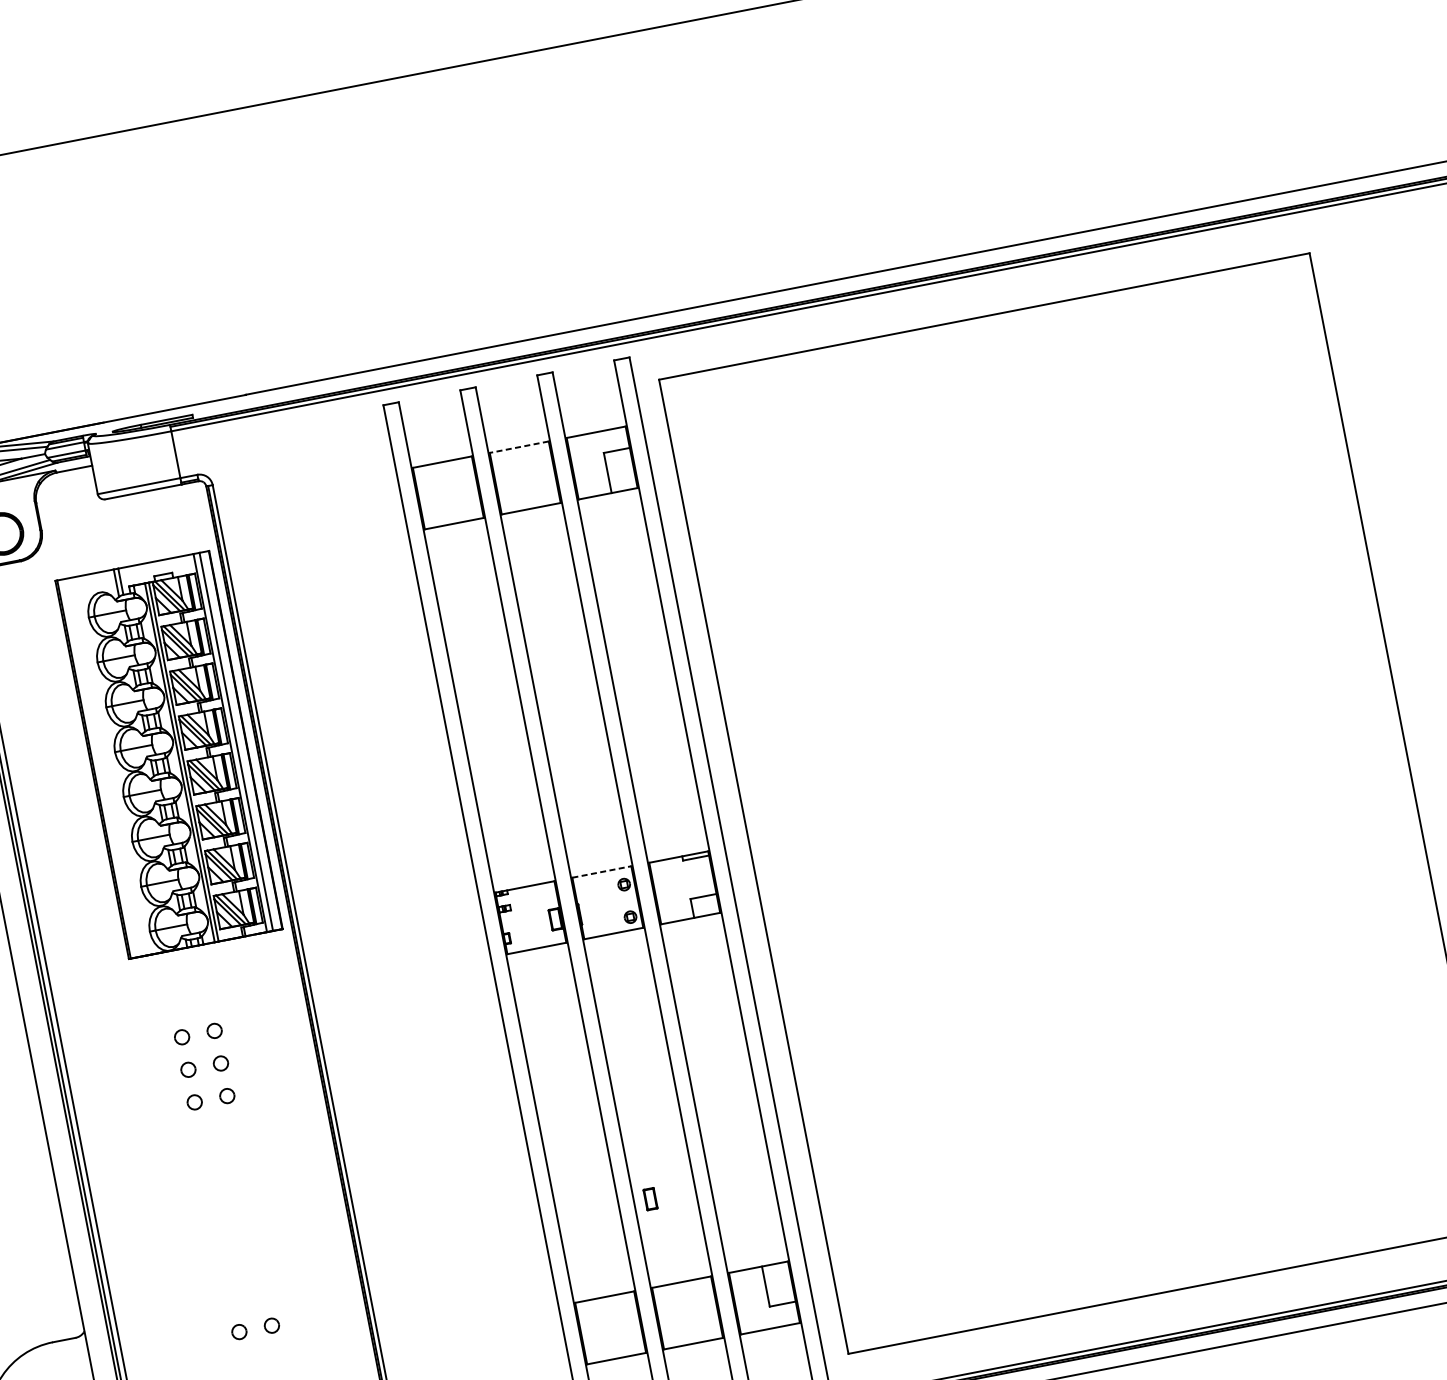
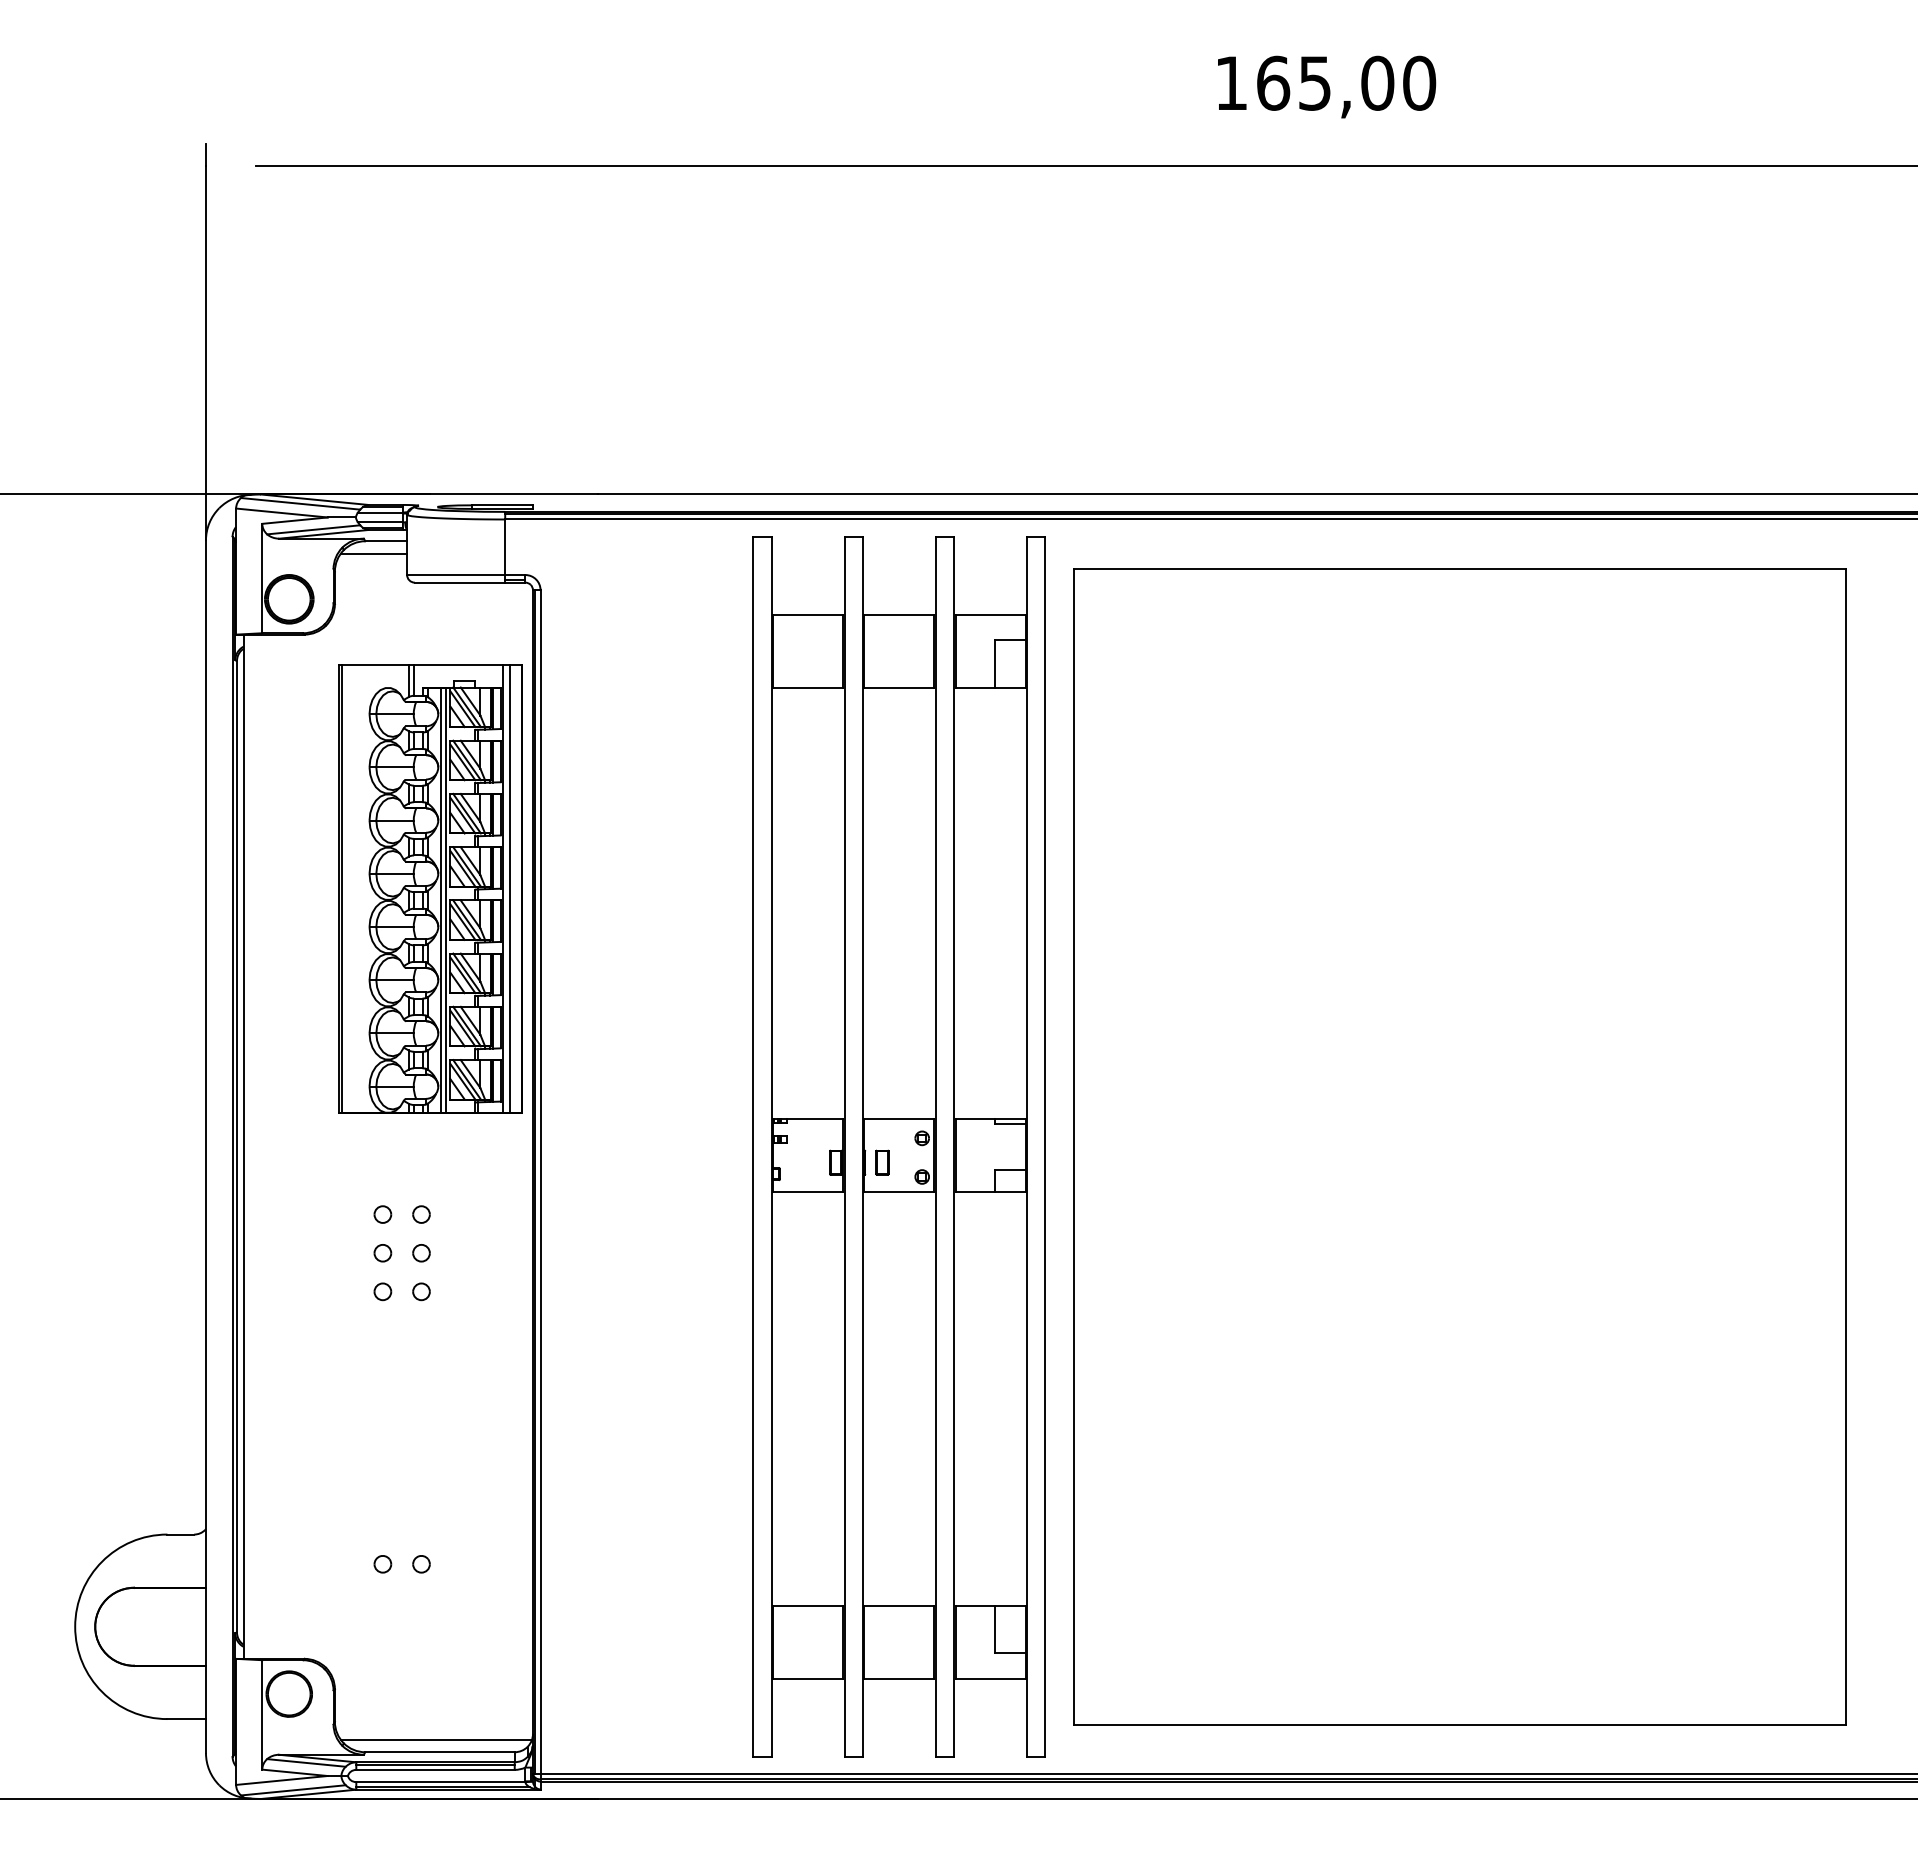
line: (519, 446) -> (899, 614), dashed -> solid
line: (65, 481) -> (373, 553), added
line: (601, 871) -> (899, 1118), dashed -> solid
part: (650, 1198) -> (882, 1162), moved

